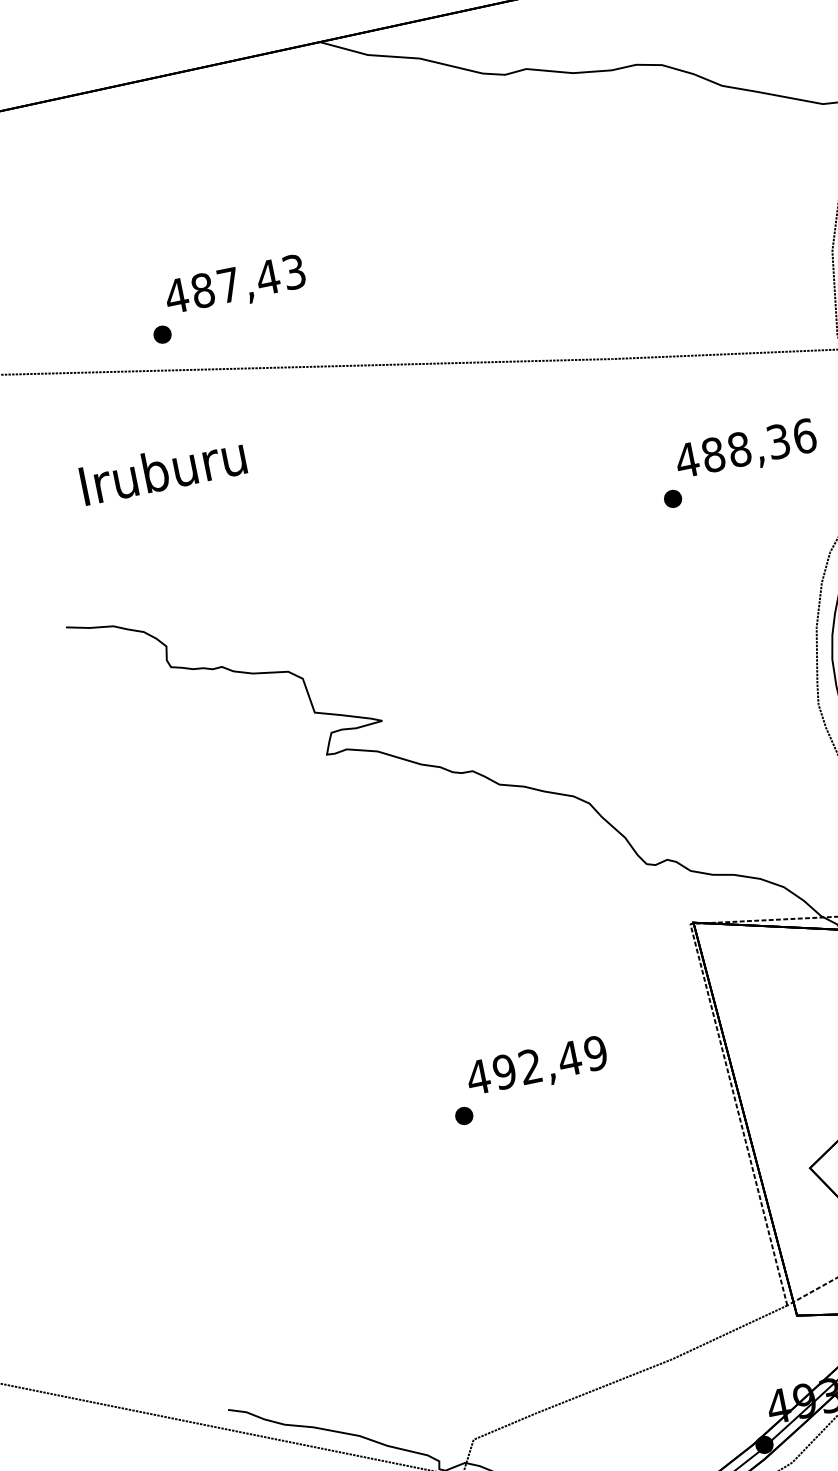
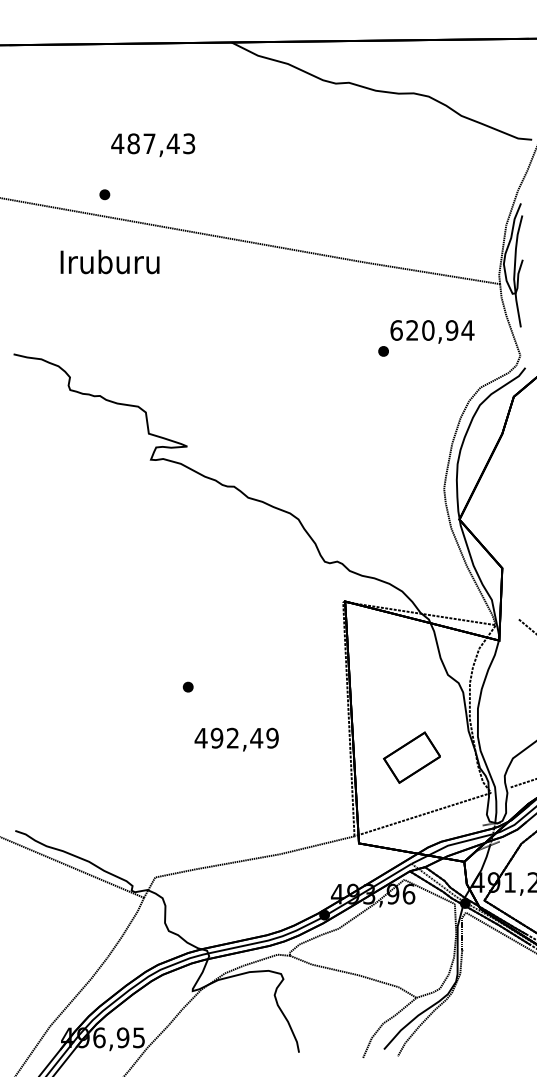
text: (236, 286) -> (153, 145), moved
text: (746, 448) -> (432, 330), 488,36 -> 620,94
text: (162, 469) -> (109, 261), moved
text: (536, 1067) -> (236, 739), moved

